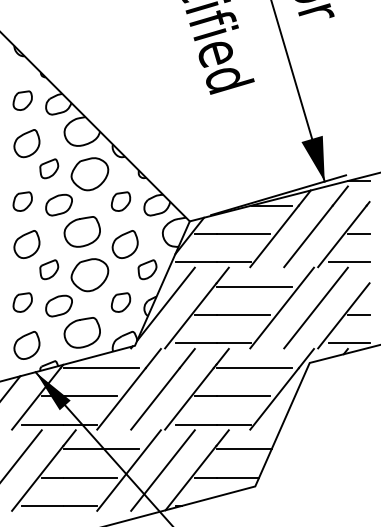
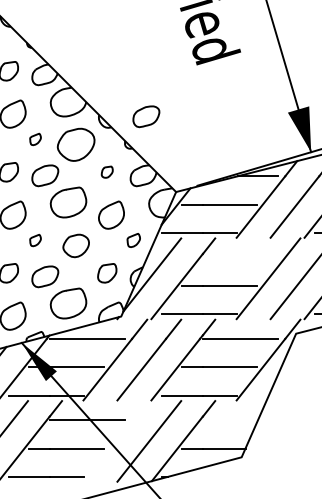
part: (159, 145) -> (145, 116), added
part: (49, 168) -> (35, 139), size x0.6
part: (120, 201) -> (106, 172), size x0.6
part: (49, 269) -> (35, 240), size x0.6
part: (147, 269) -> (133, 240), size x0.7
part: (89, 275) -> (75, 246), size x0.7
line: (253, 286) -> (239, 257), removed
line: (243, 449) -> (229, 420), removed
line: (128, 470) -> (114, 441), removed

